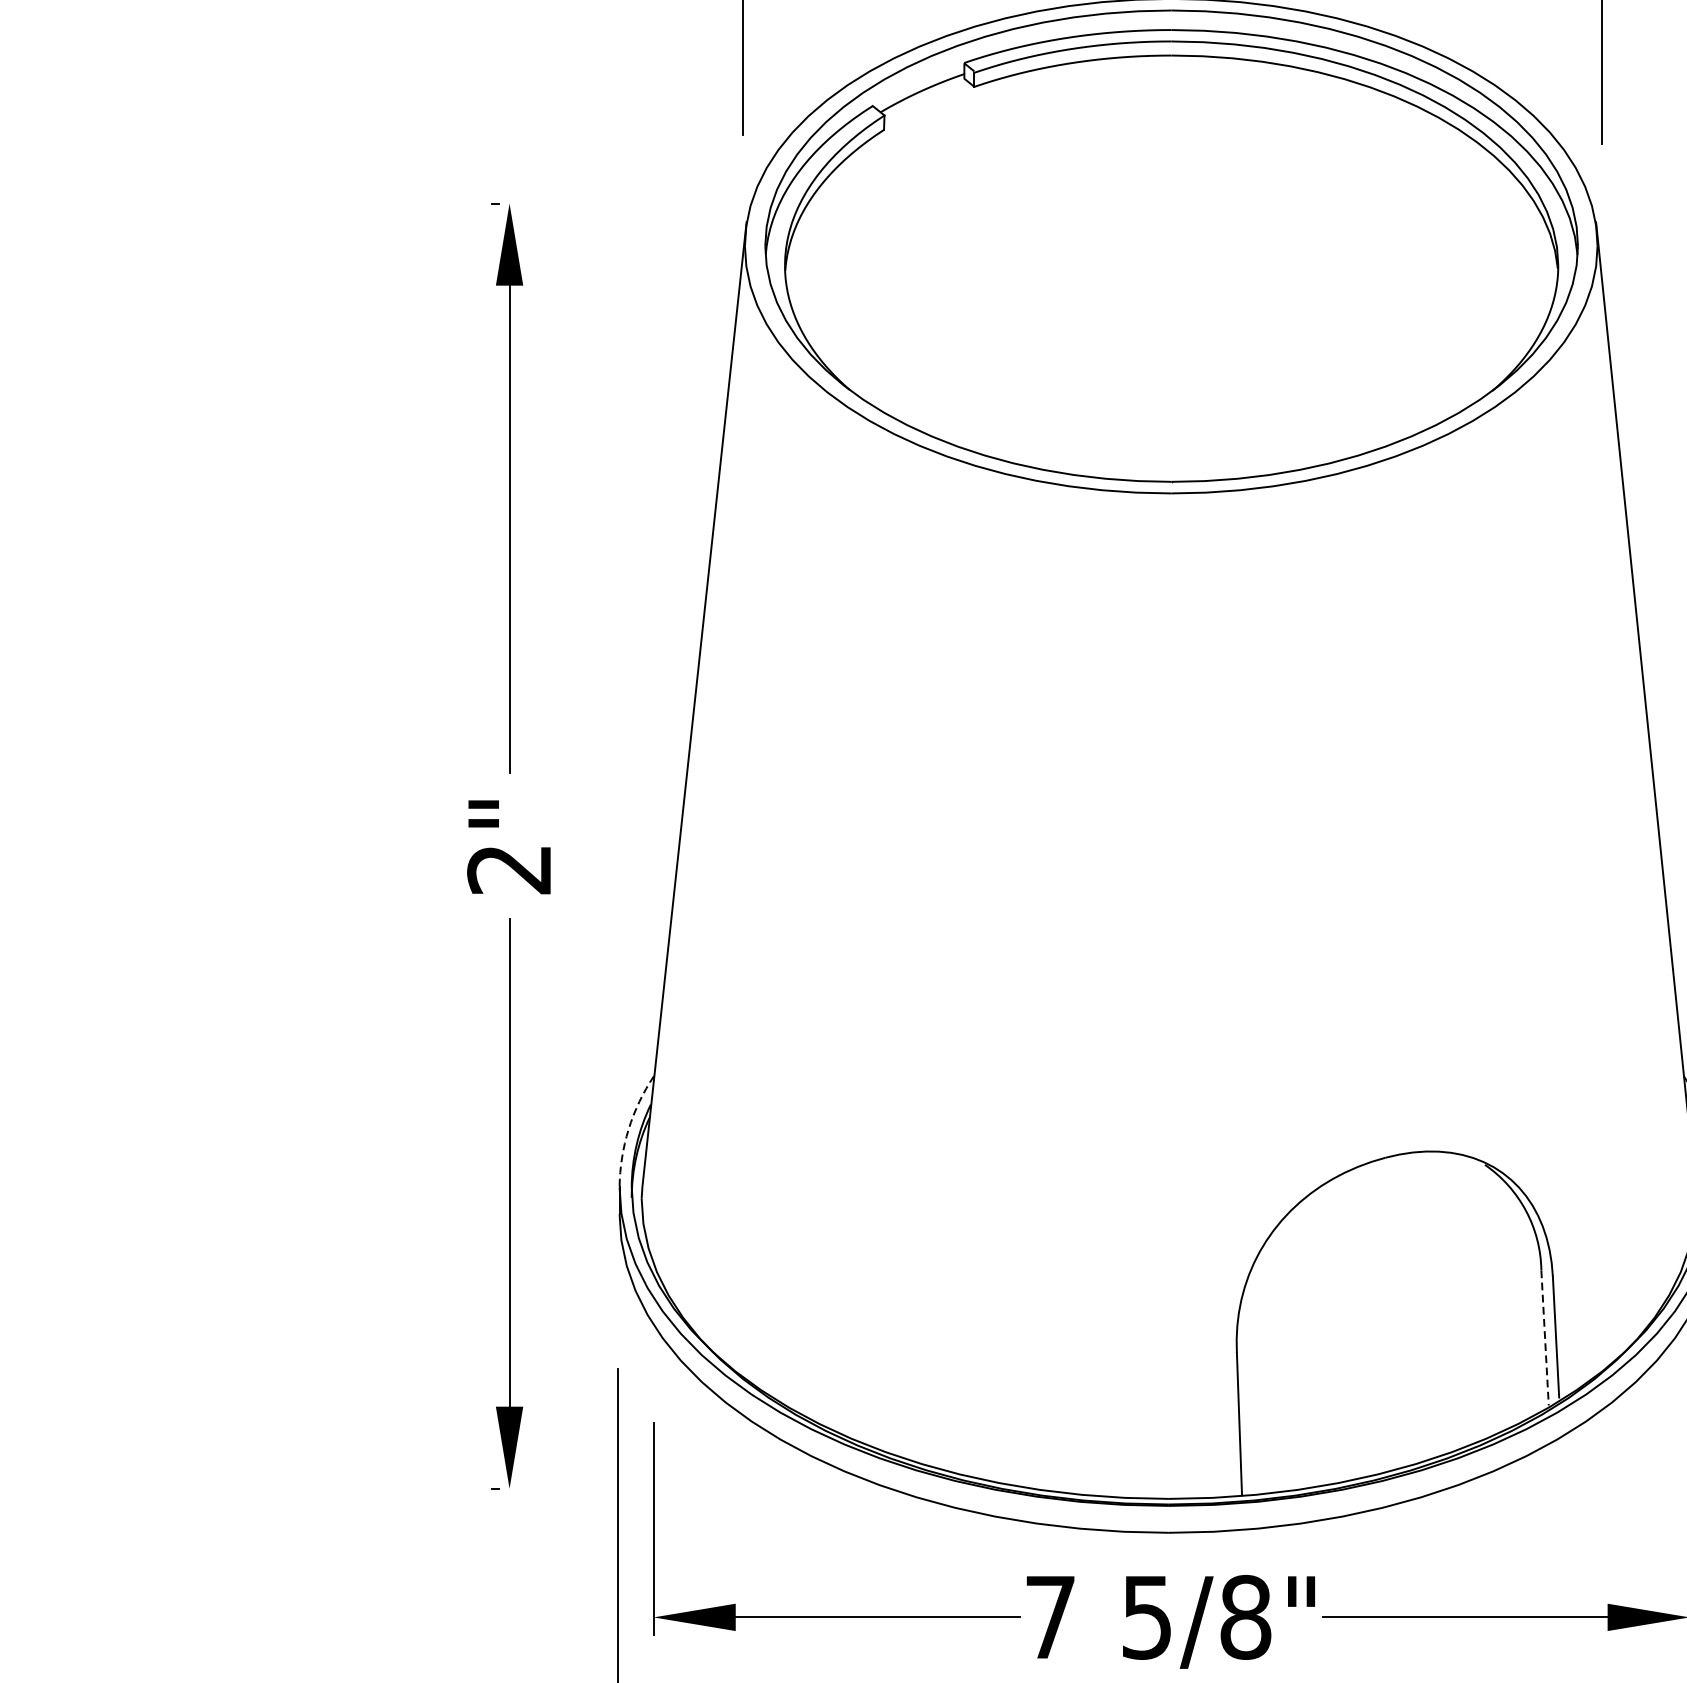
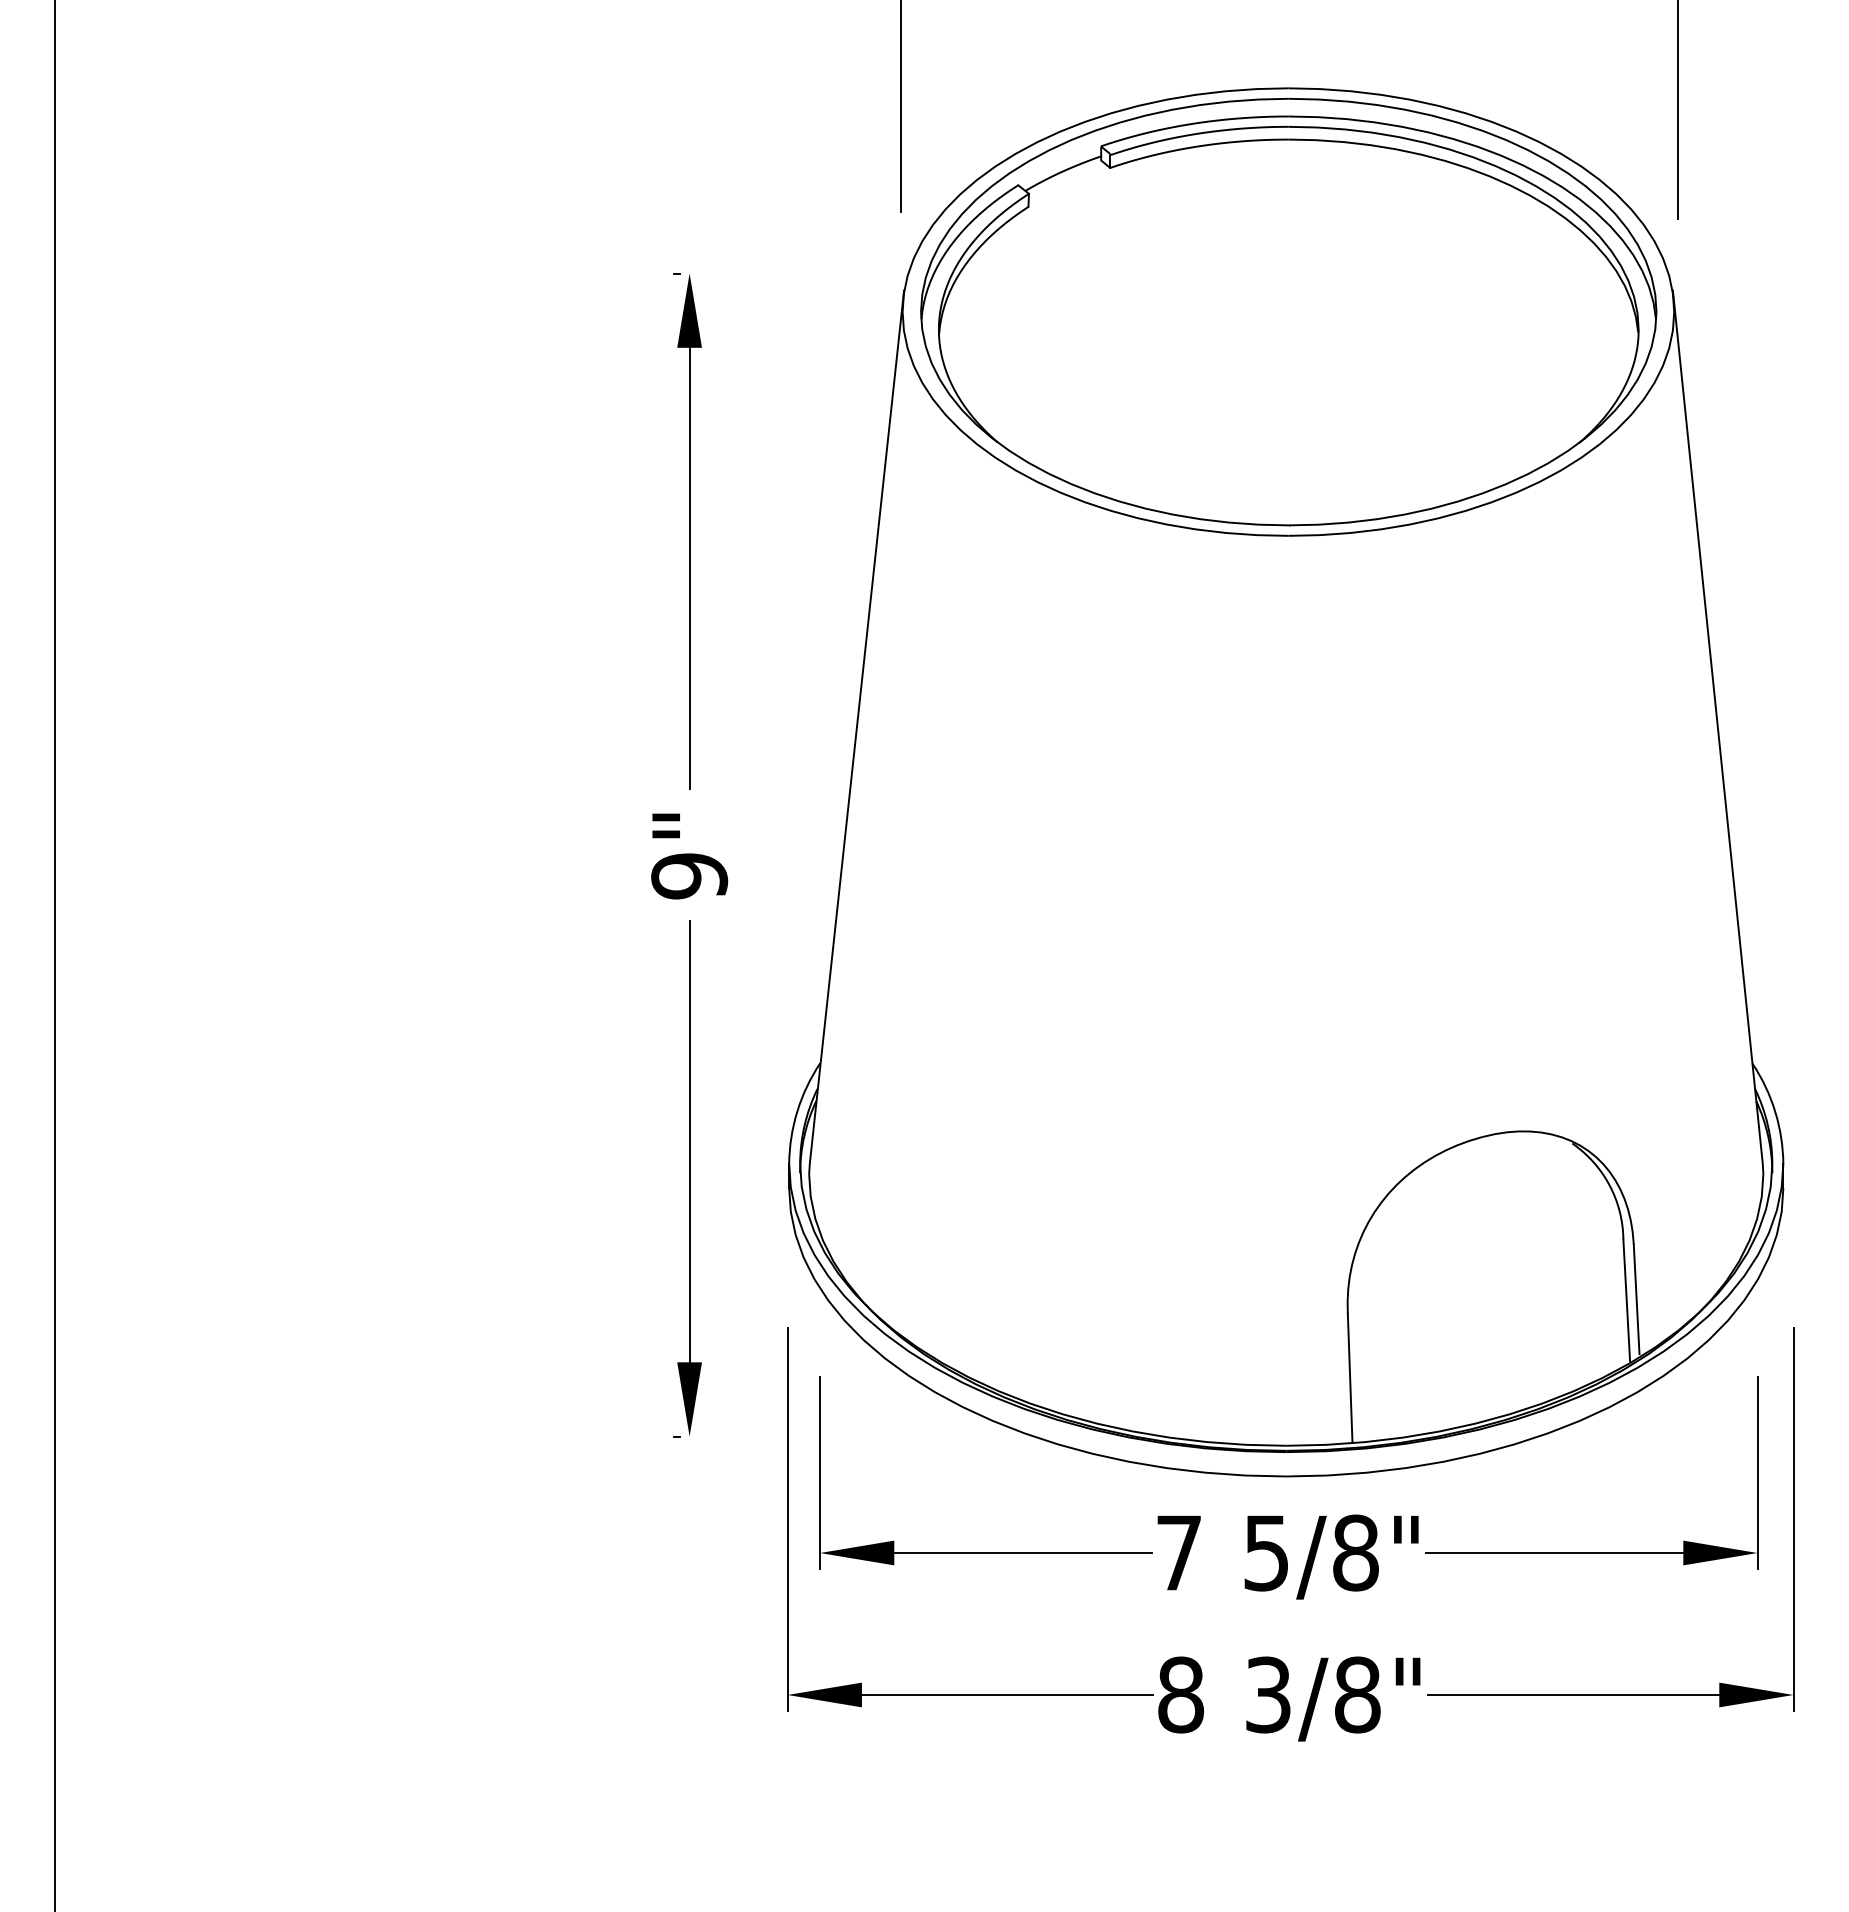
text: (509, 869) -> (689, 876), 2" -> 9"
arc: (628, 1129) -> (797, 1111), dashed -> solid
line: (1544, 1338) -> (1626, 1300), dashed -> solid

